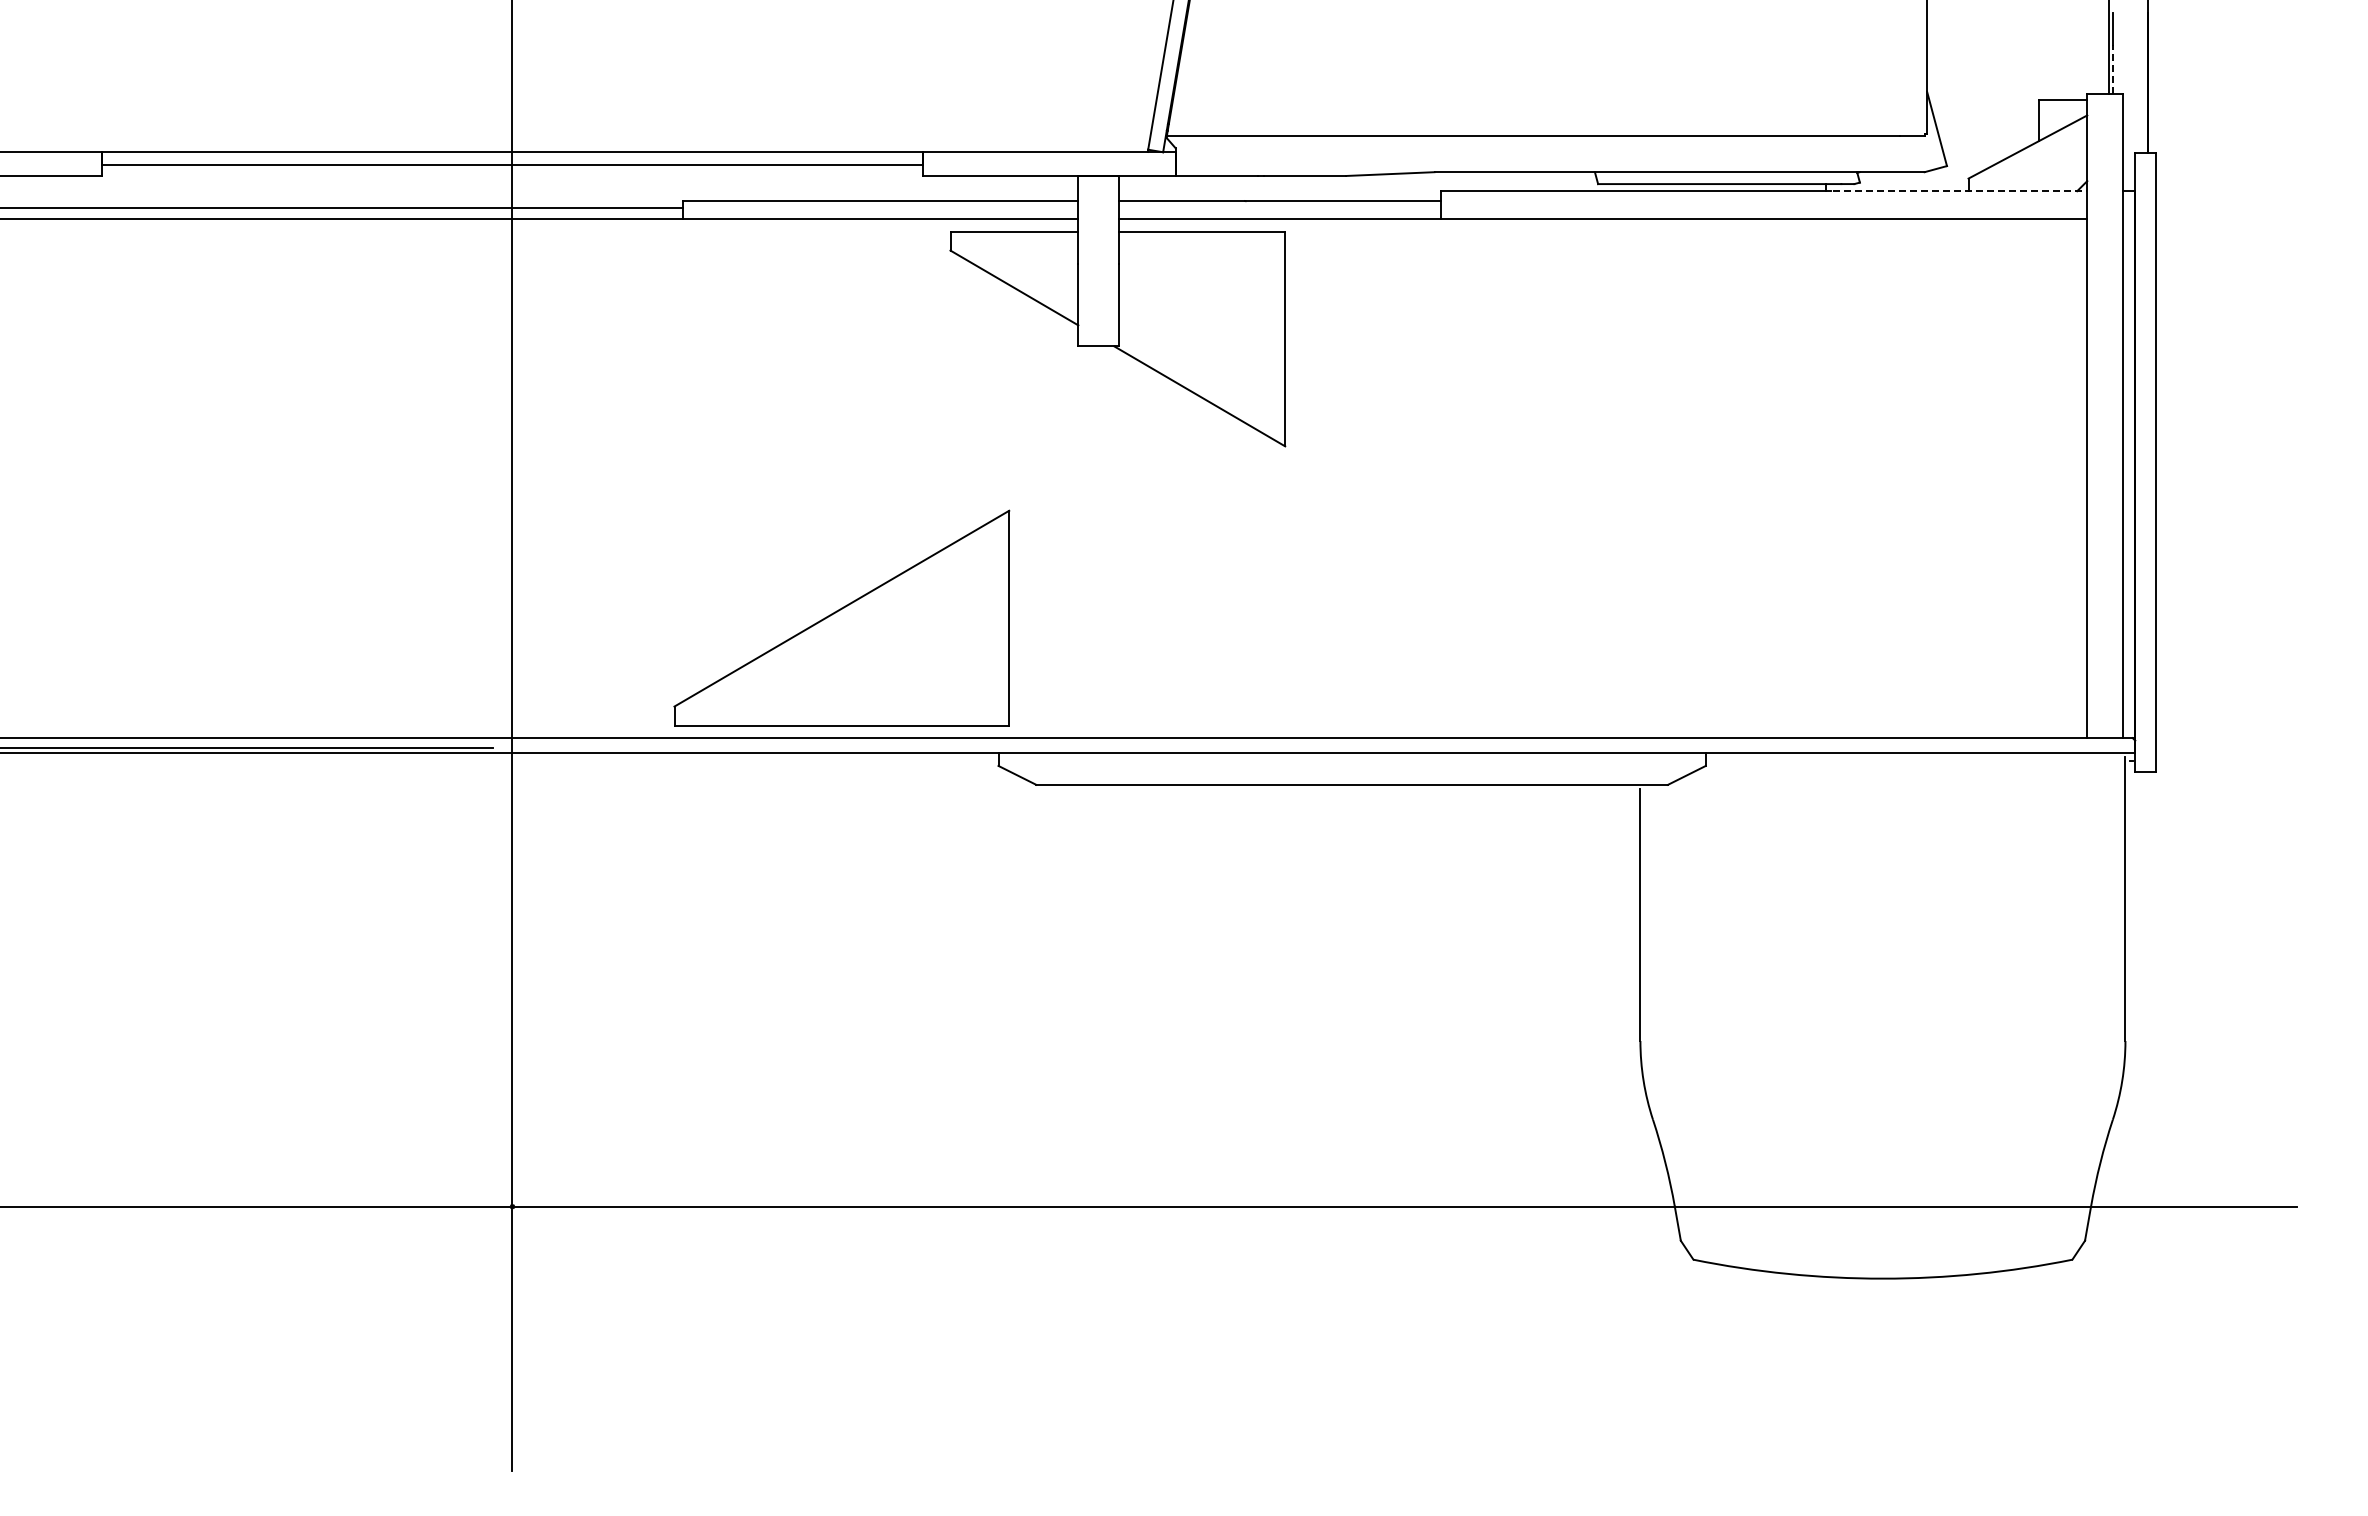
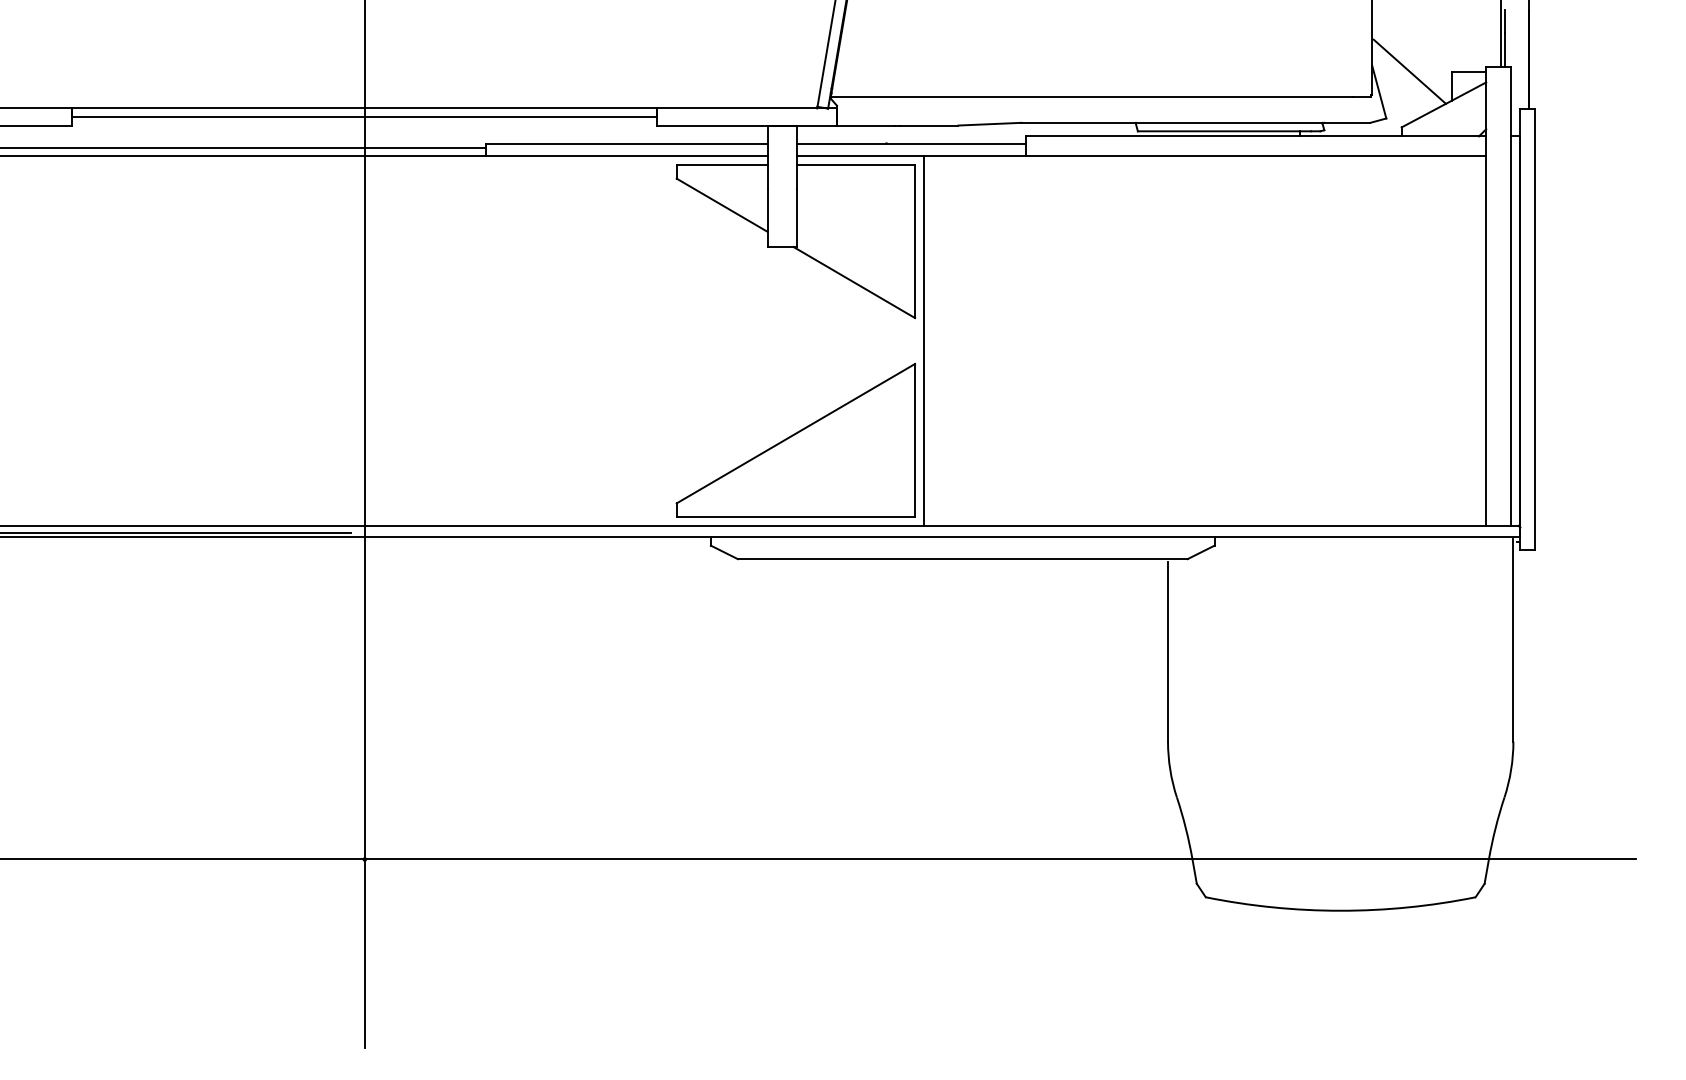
line: (2113, 69) -> (1504, 49), dashed -> solid
line: (1979, 100) -> (1409, 71), added
line: (1960, 191) -> (1395, 136), dashed -> solid
line: (1297, 478) -> (923, 340), added
part: (841, 617) -> (795, 439), moved

